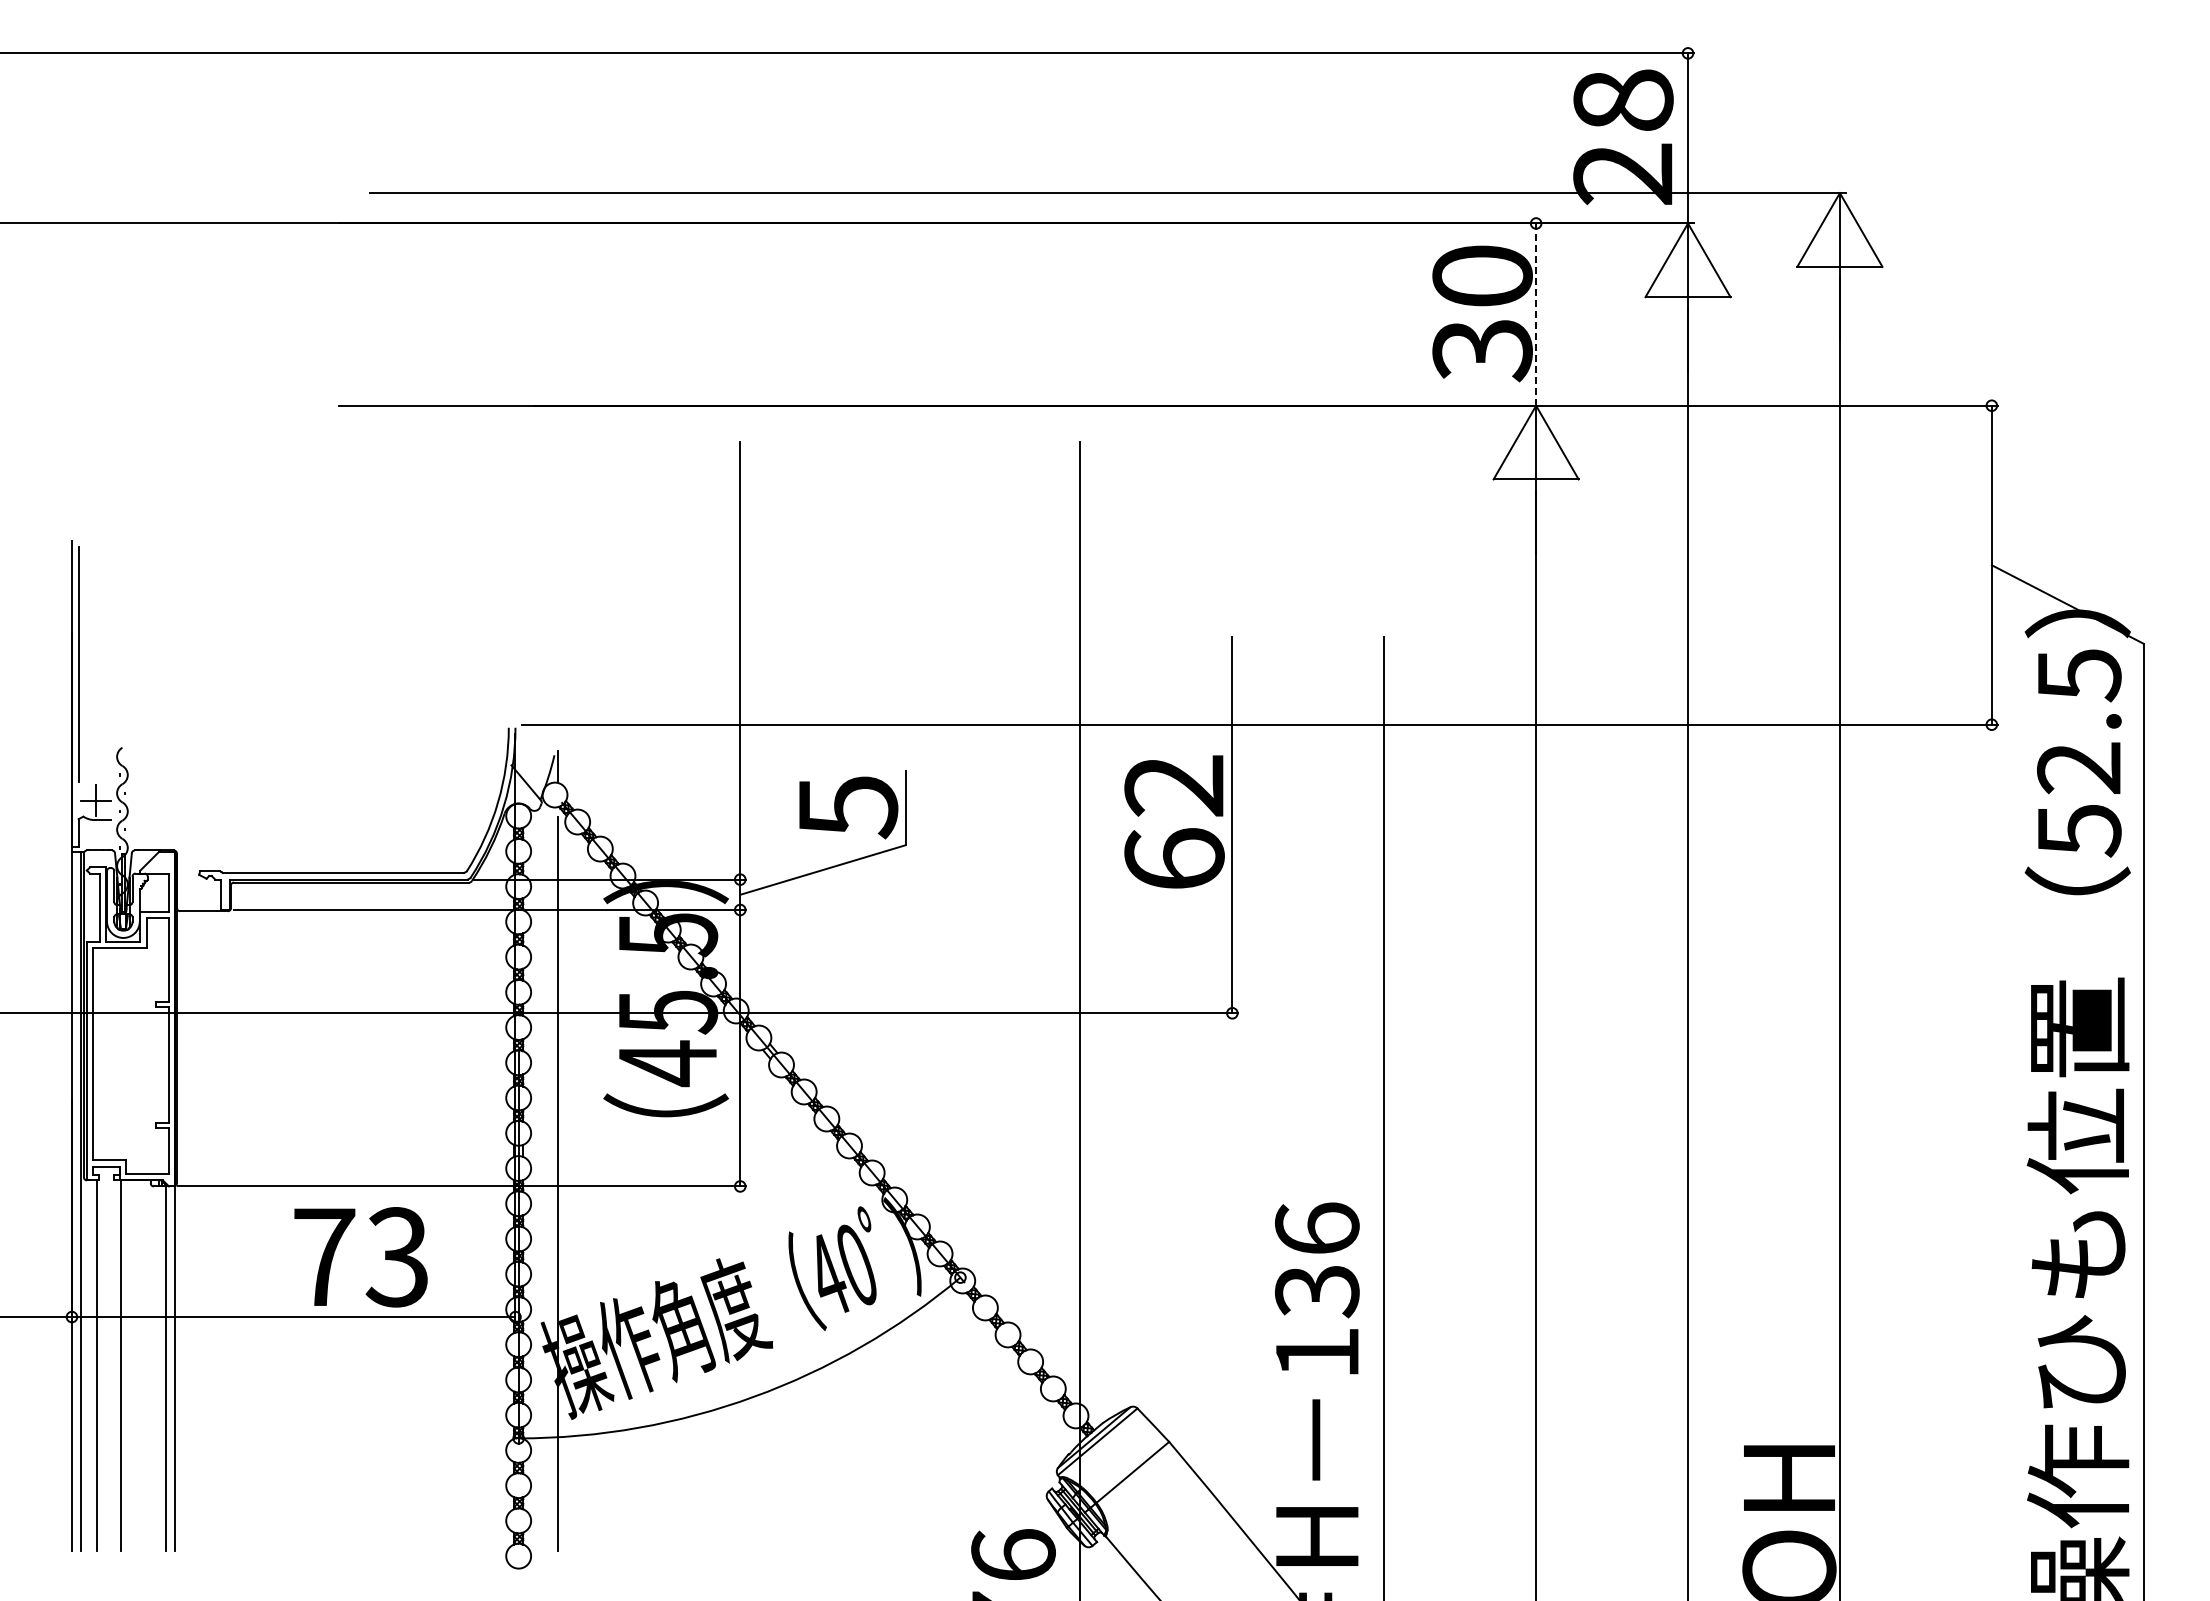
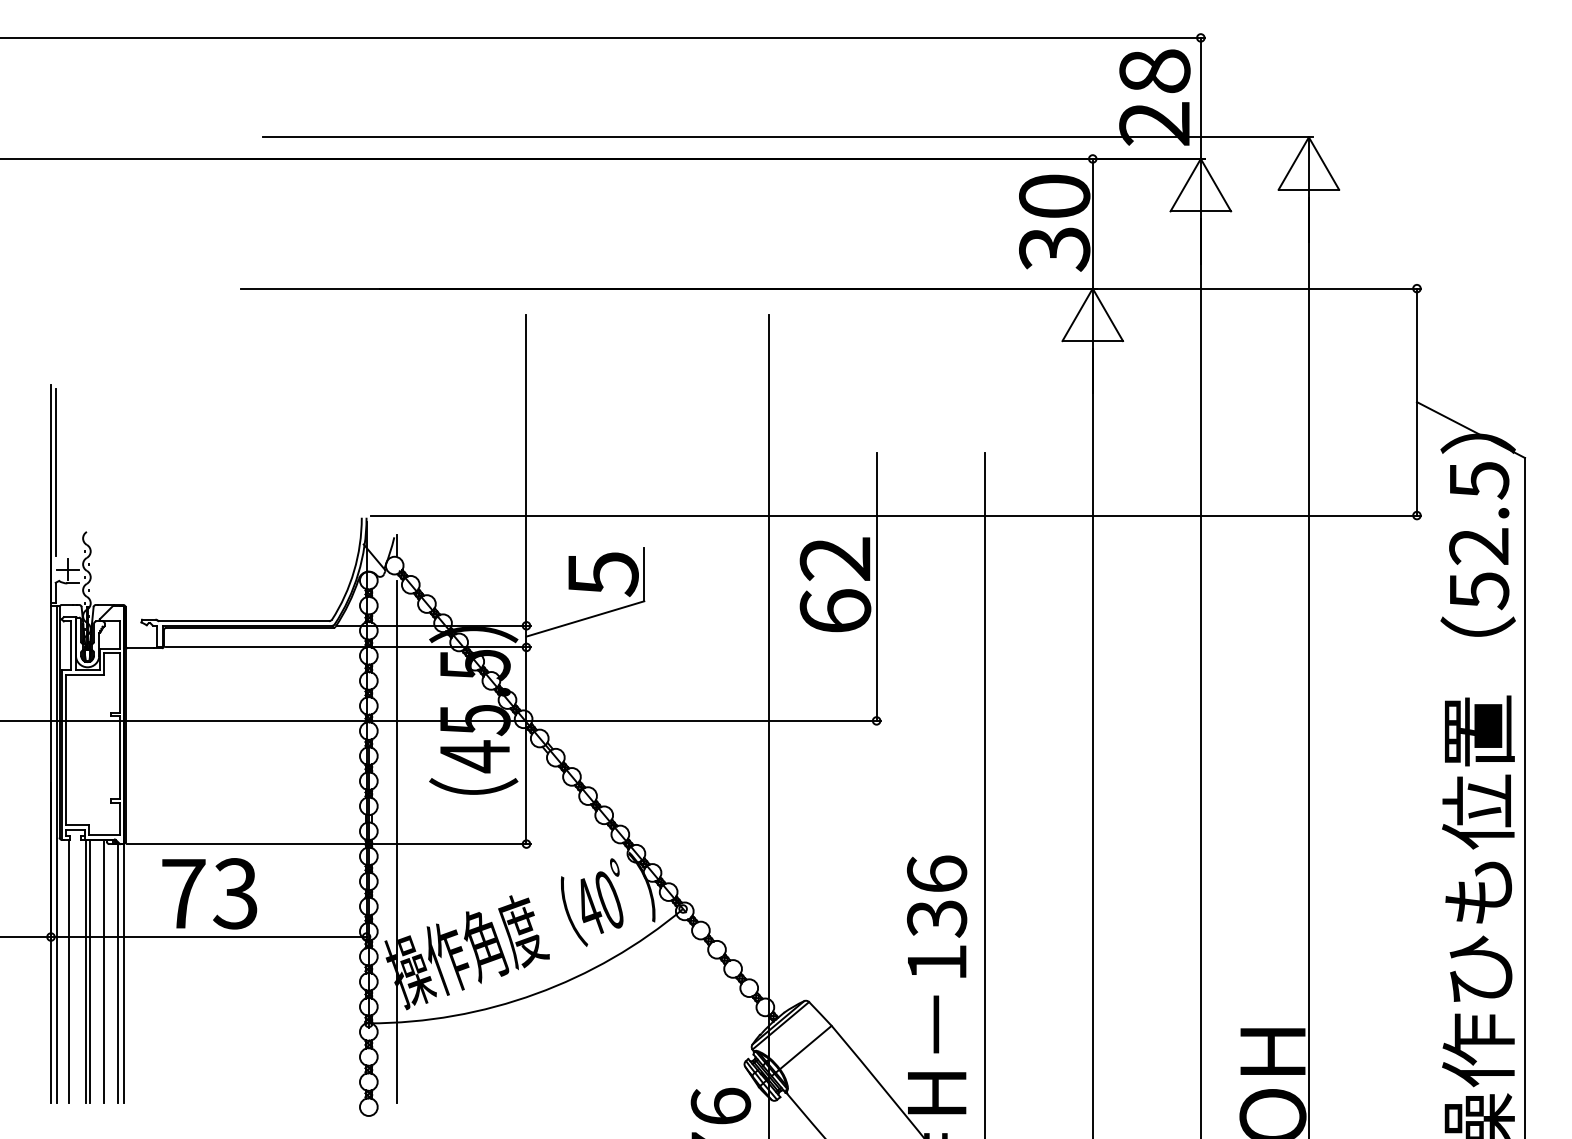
line: (1536, 315) -> (1093, 224), dashed -> solid
text: (360, 1257) -> (209, 893), moved
line: (126, 1365) -> (89, 971), added
line: (146, 1365) -> (104, 971), added

